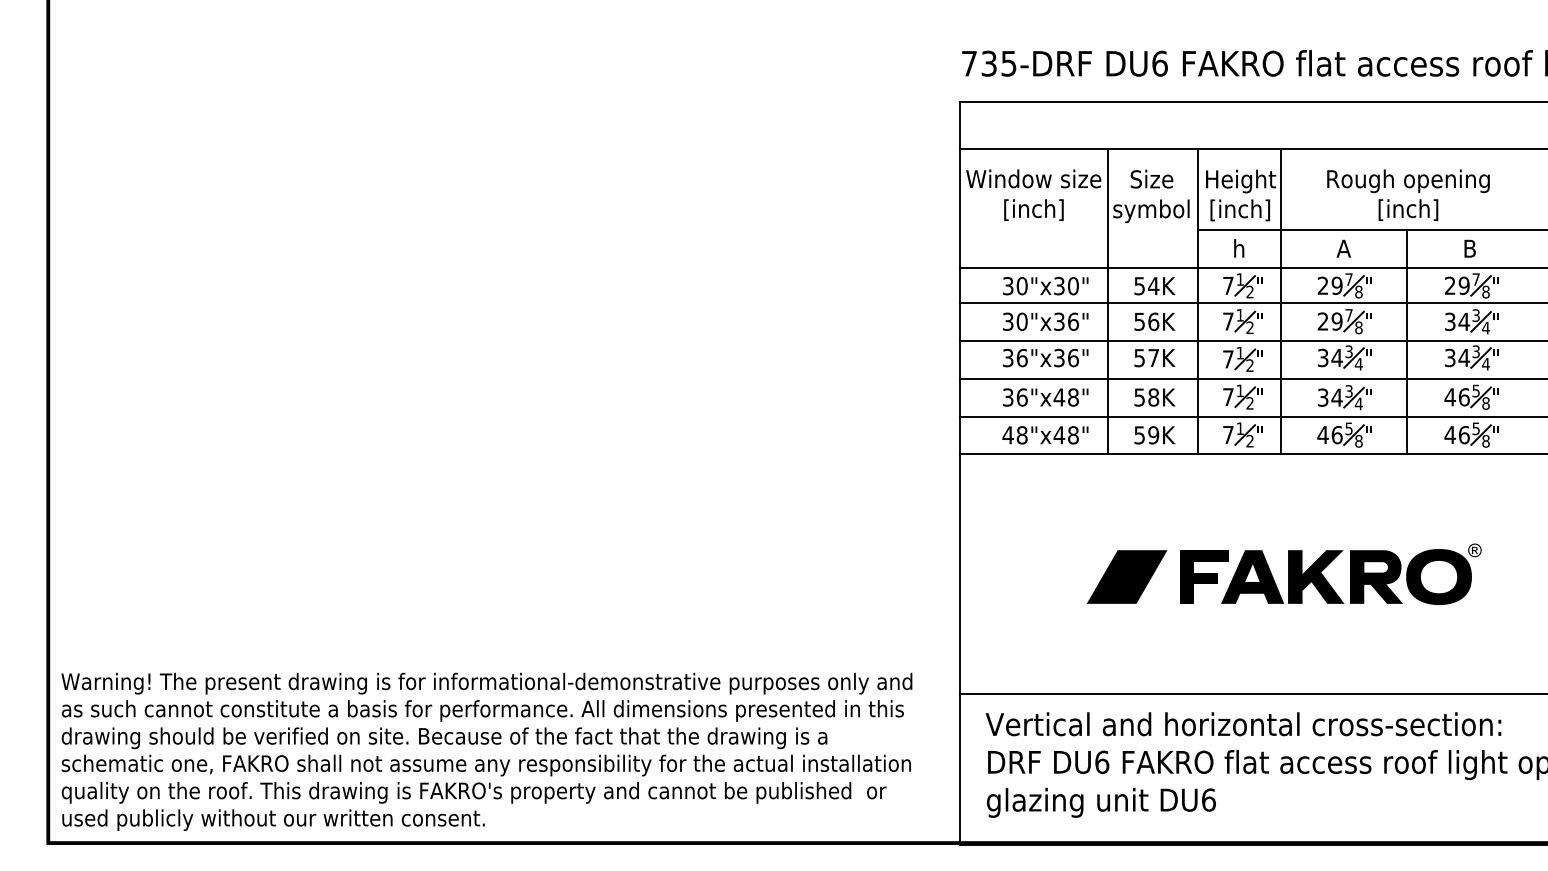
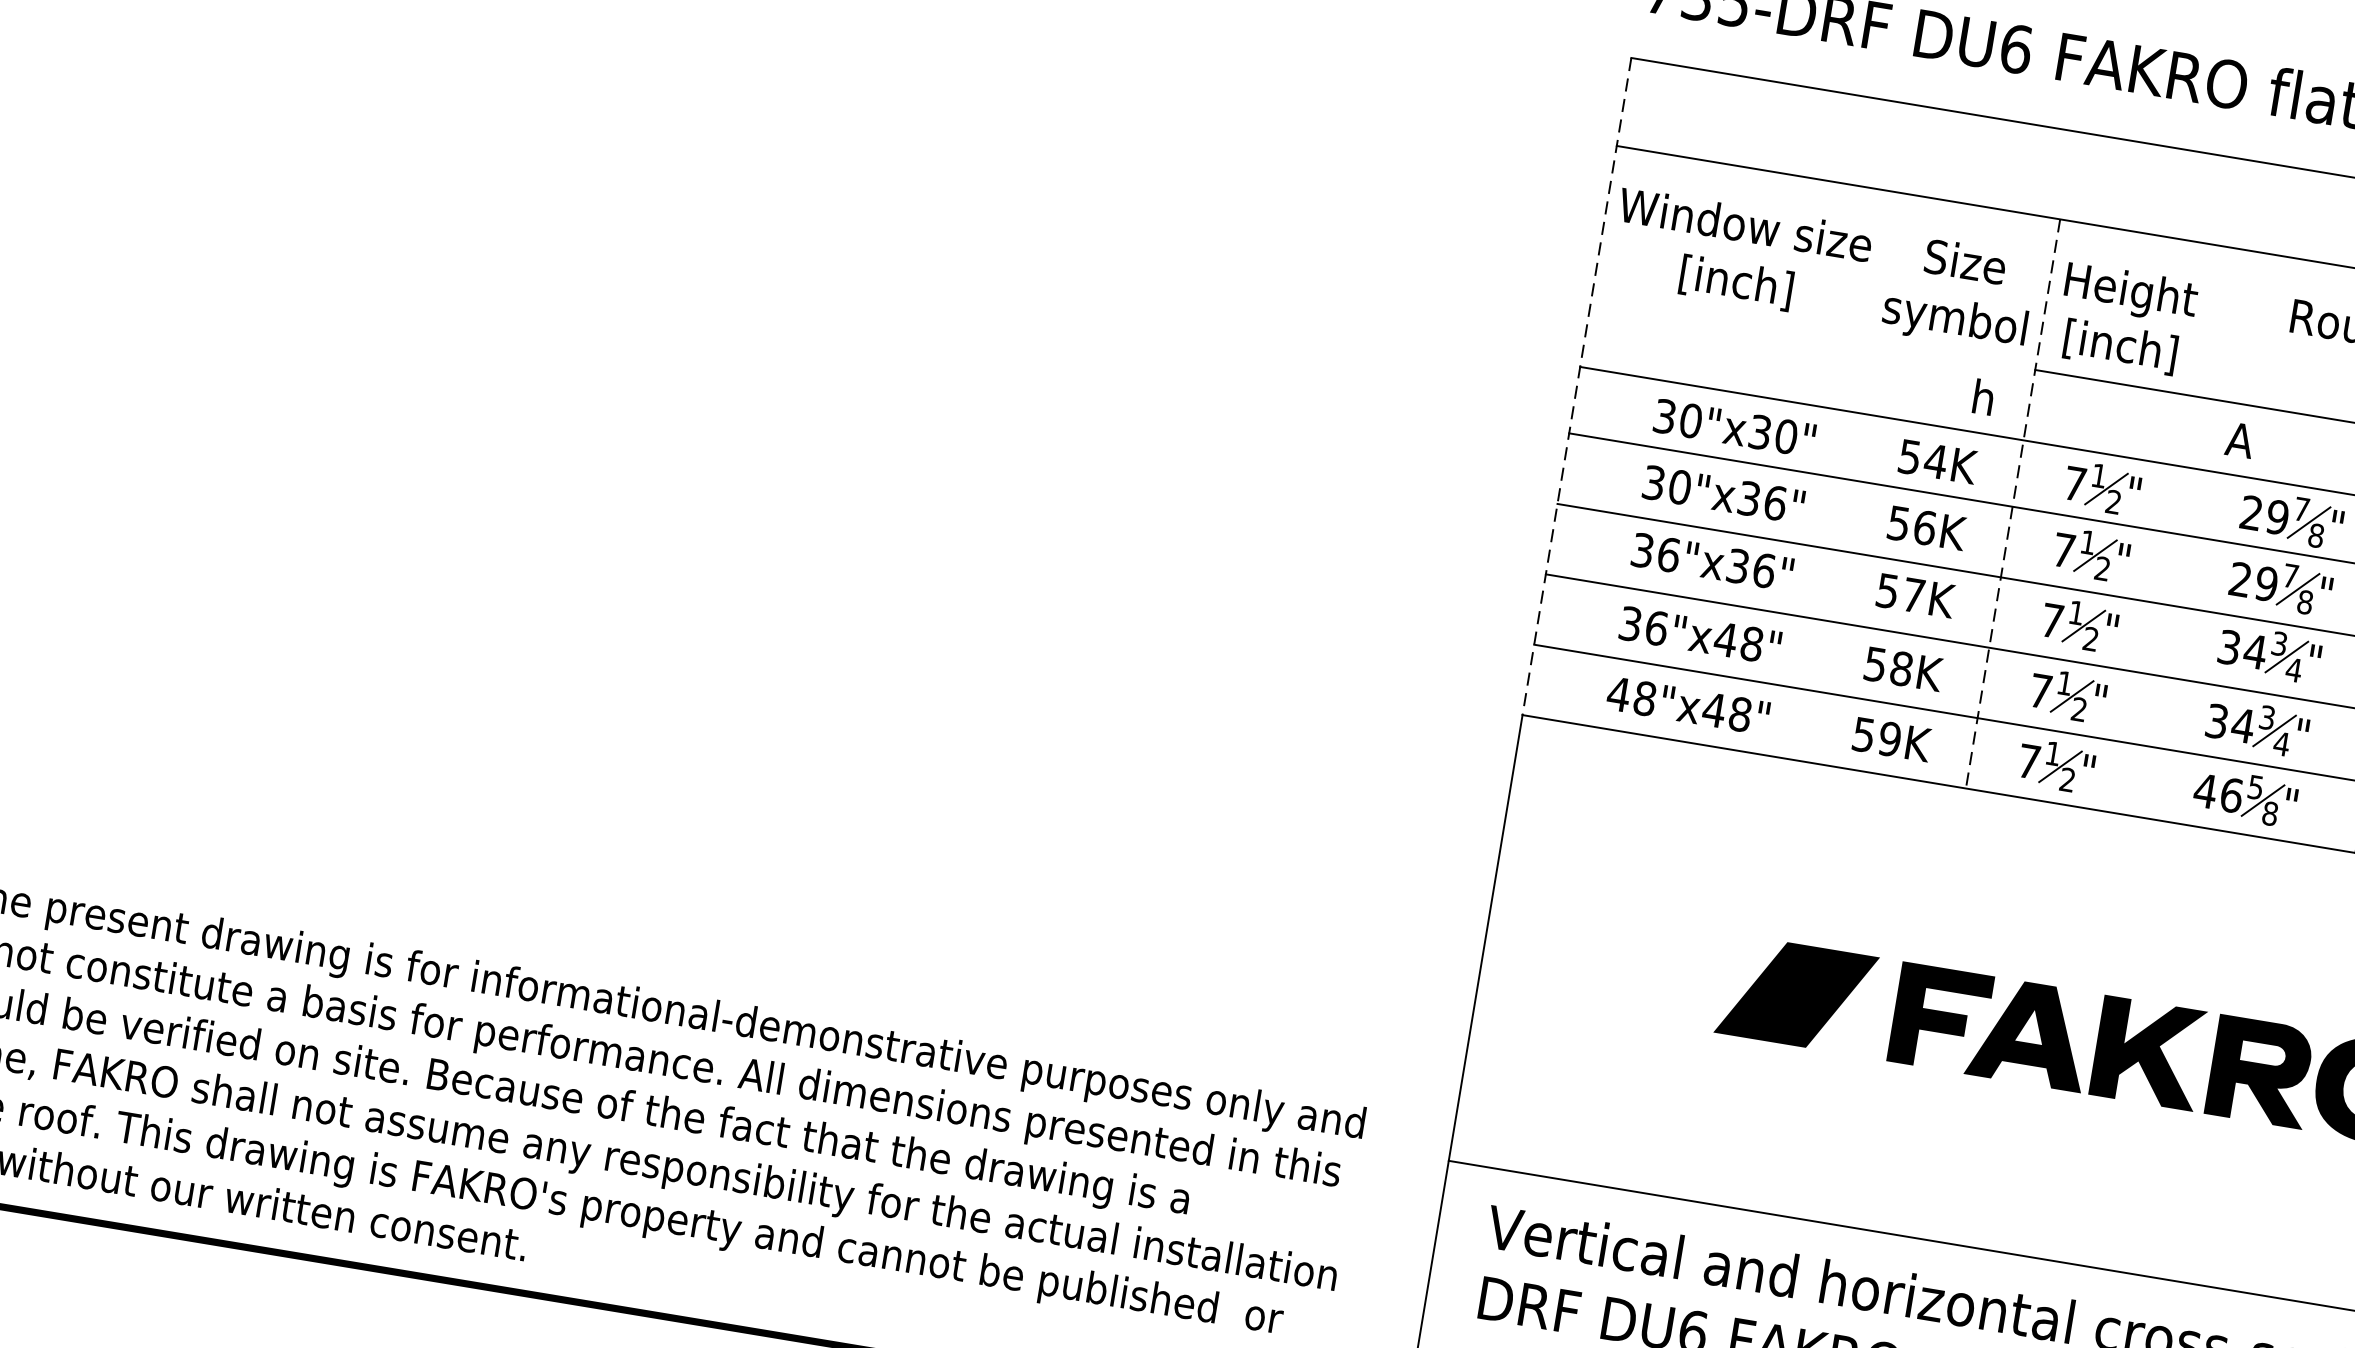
text: (1239, 248) -> (1984, 397), moved
text: (1343, 248) -> (2239, 439), moved
line: (959, 278) -> (1576, 387), solid -> dashed
line: (1107, 301) -> (1845, 475), removed
line: (1197, 301) -> (2012, 503), solid -> dashed
line: (1280, 301) -> (2167, 529), removed

